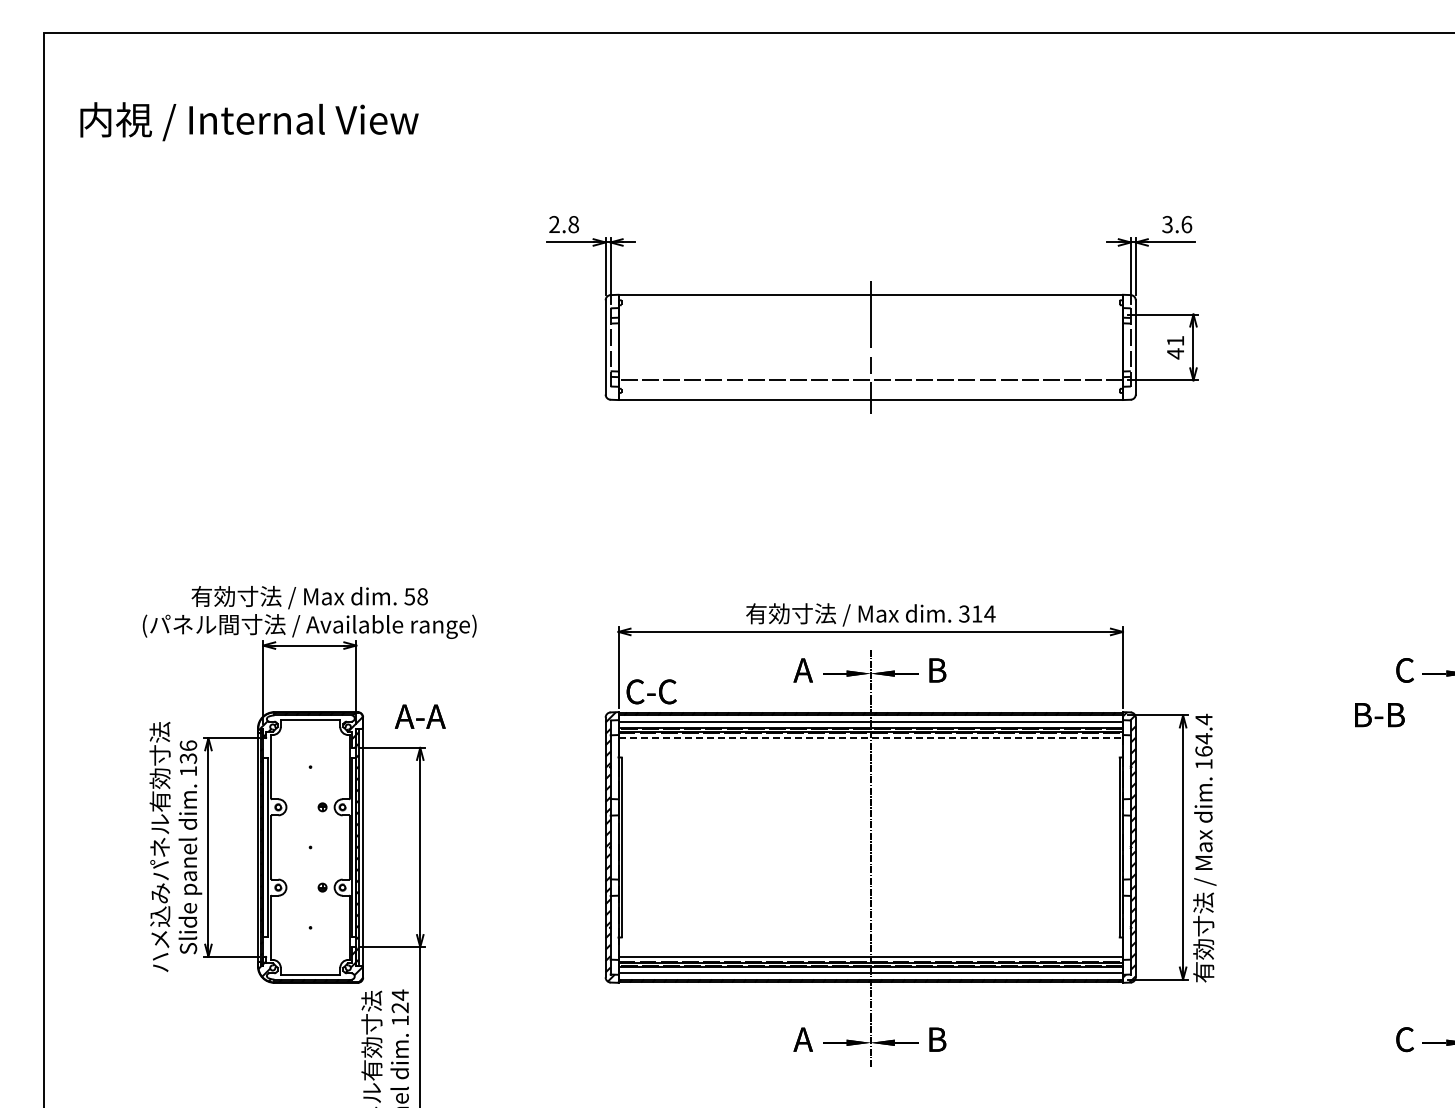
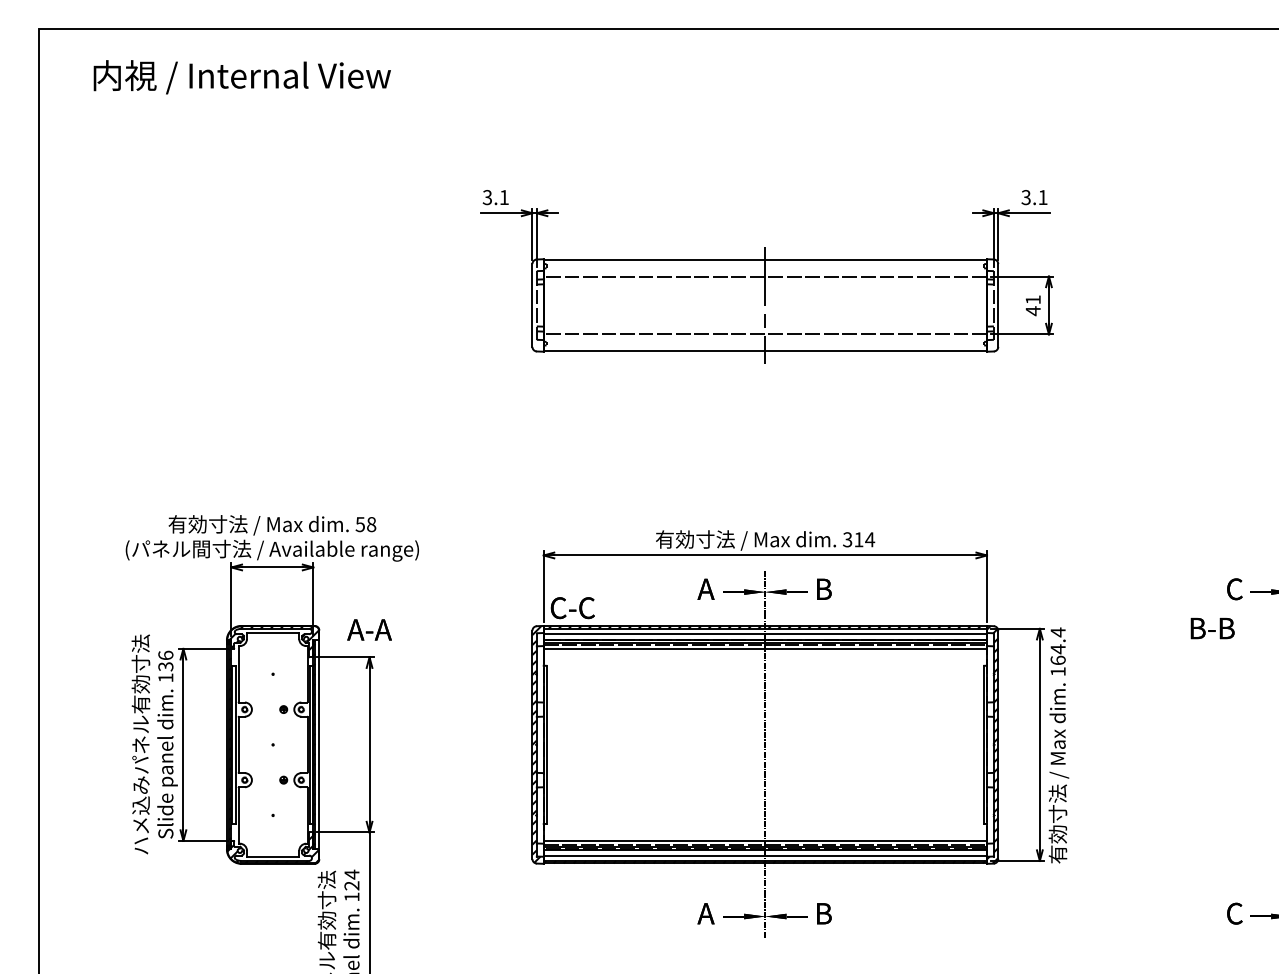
text: (249, 121) -> (242, 77), moved
text: (563, 224) -> (495, 197), 2.8 -> 3.1
text: (1186, 224) -> (1042, 197), 3.6 -> 3.1
line: (870, 314) -> (765, 276), added
line: (871, 738) -> (766, 649), dashed -> solid

